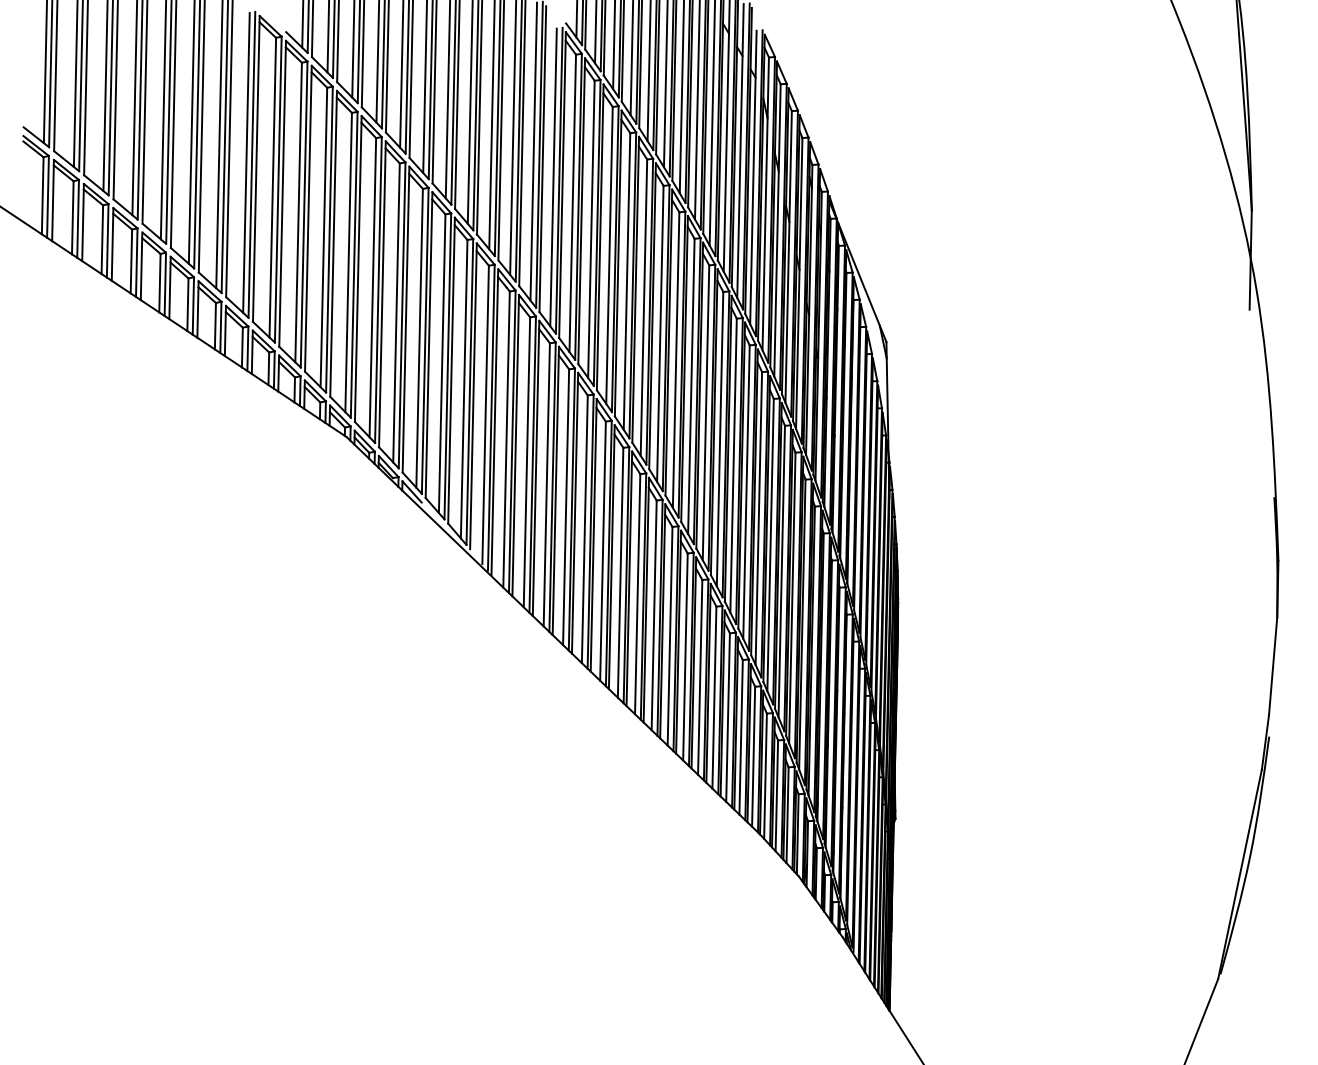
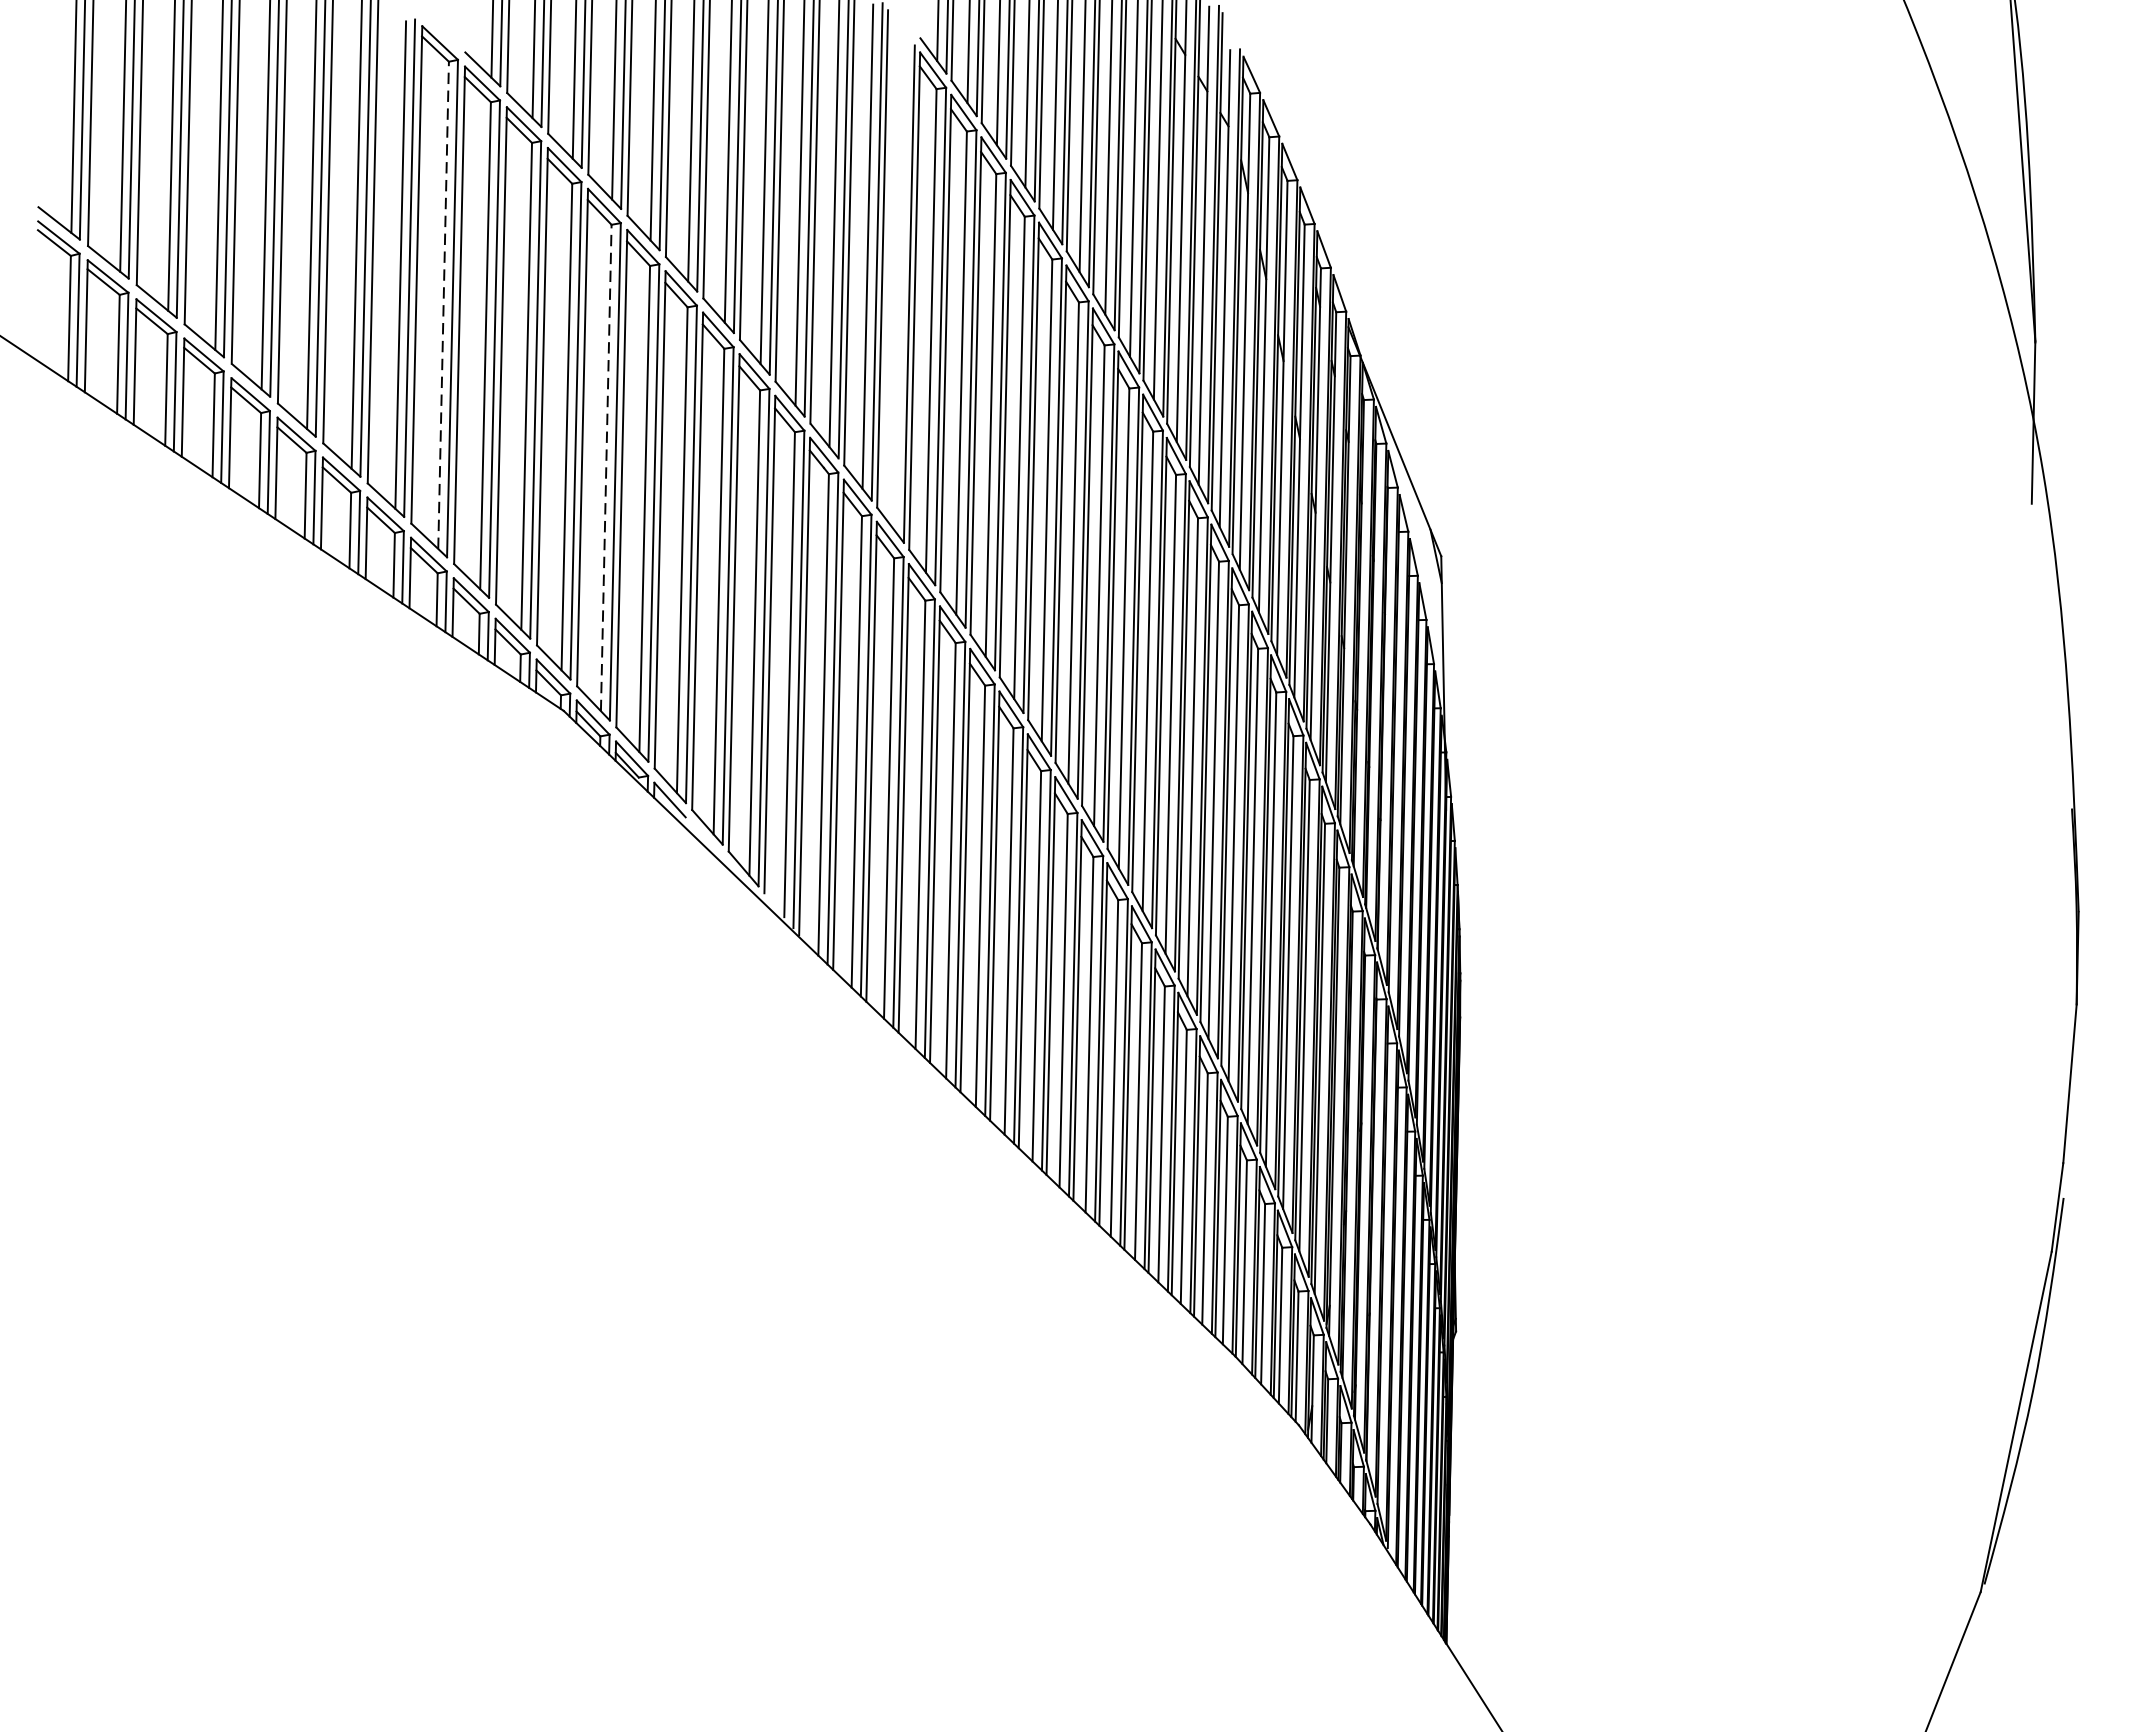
line: (553, 177) -> (899, 288), removed
line: (272, 187) -> (443, 305), solid -> dashed
line: (372, 287) -> (605, 467), solid -> dashed

